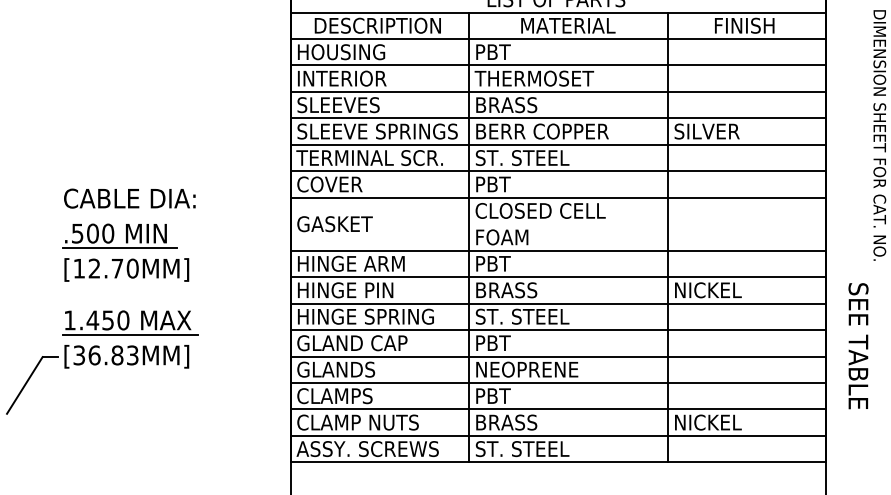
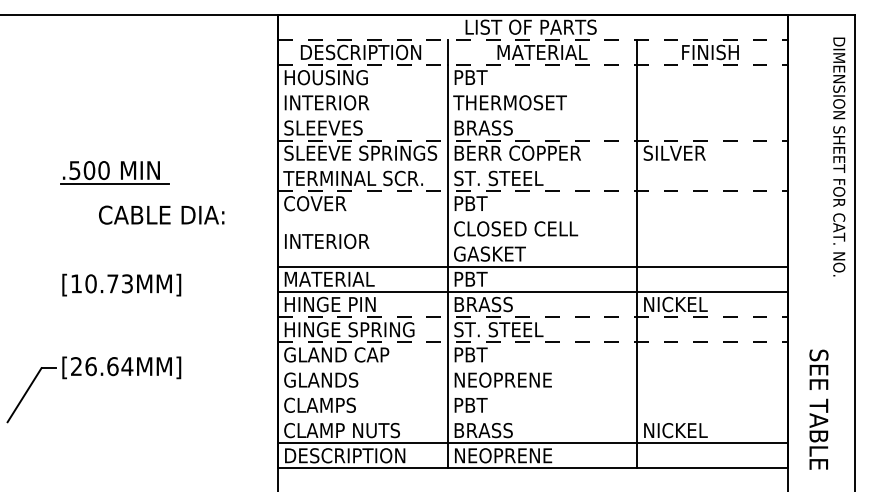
line: (557, 12) -> (532, 39), solid -> dashed
line: (557, 39) -> (532, 65), solid -> dashed
line: (557, 65) -> (532, 90), removed
line: (557, 91) -> (532, 115), removed
line: (557, 118) -> (532, 140), solid -> dashed
line: (557, 144) -> (532, 165), removed
line: (557, 171) -> (532, 191), solid -> dashed
text: (129, 197) -> (161, 214), moved
line: (557, 197) -> (532, 216), removed
text: (341, 224) -> (326, 241), GASKET -> INTERIOR
part: (119, 235) -> (114, 172), moved
text: (512, 236) -> (489, 253), FOAM -> GASKET
text: (352, 263) -> (336, 278), HINGE ARM -> MATERIAL
text: (113, 268) -> (109, 283), [12.70MM] -> [10.73MM]
line: (557, 303) -> (532, 317), solid -> dashed
part: (129, 322) -> (124, 335), removed
line: (557, 330) -> (532, 342), solid -> dashed
text: (858, 345) -> (818, 409), moved
text: (106, 355) -> (102, 366), [36.83MM] -> [26.64MM]
line: (557, 356) -> (532, 367), removed
line: (557, 382) -> (532, 392), removed
line: (557, 409) -> (532, 418), removed
text: (367, 448) -> (351, 455), ASSY. SCREWS -> DESCRIPTION
text: (527, 448) -> (503, 455), ST. STEEL -> NEOPRENE

